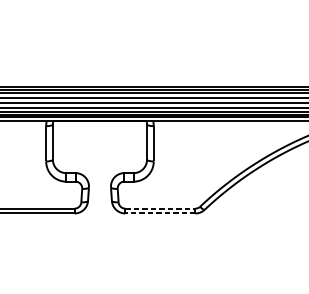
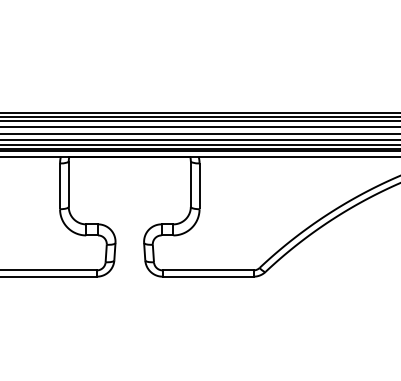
line: (160, 208) -> (208, 270), dashed -> solid
line: (159, 213) -> (207, 276), dashed -> solid

